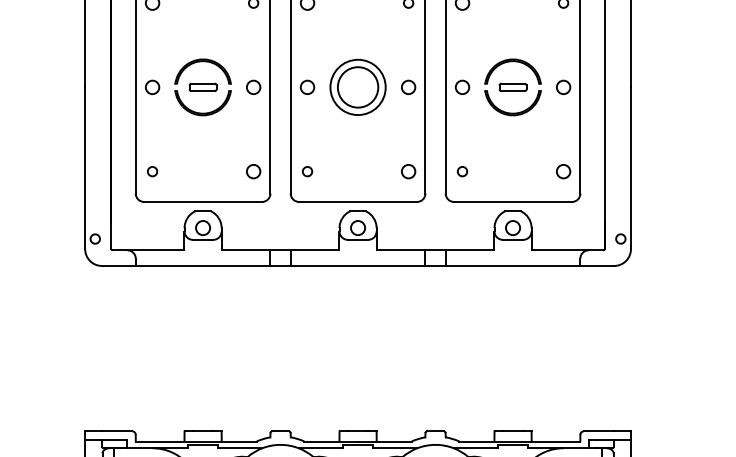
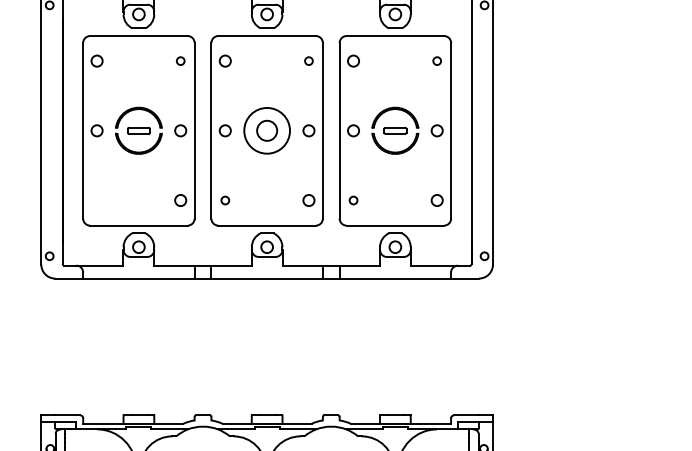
circle: (357, 87) -> (266, 130), size x0.6
circle: (151, 171) -> (96, 200), removed

